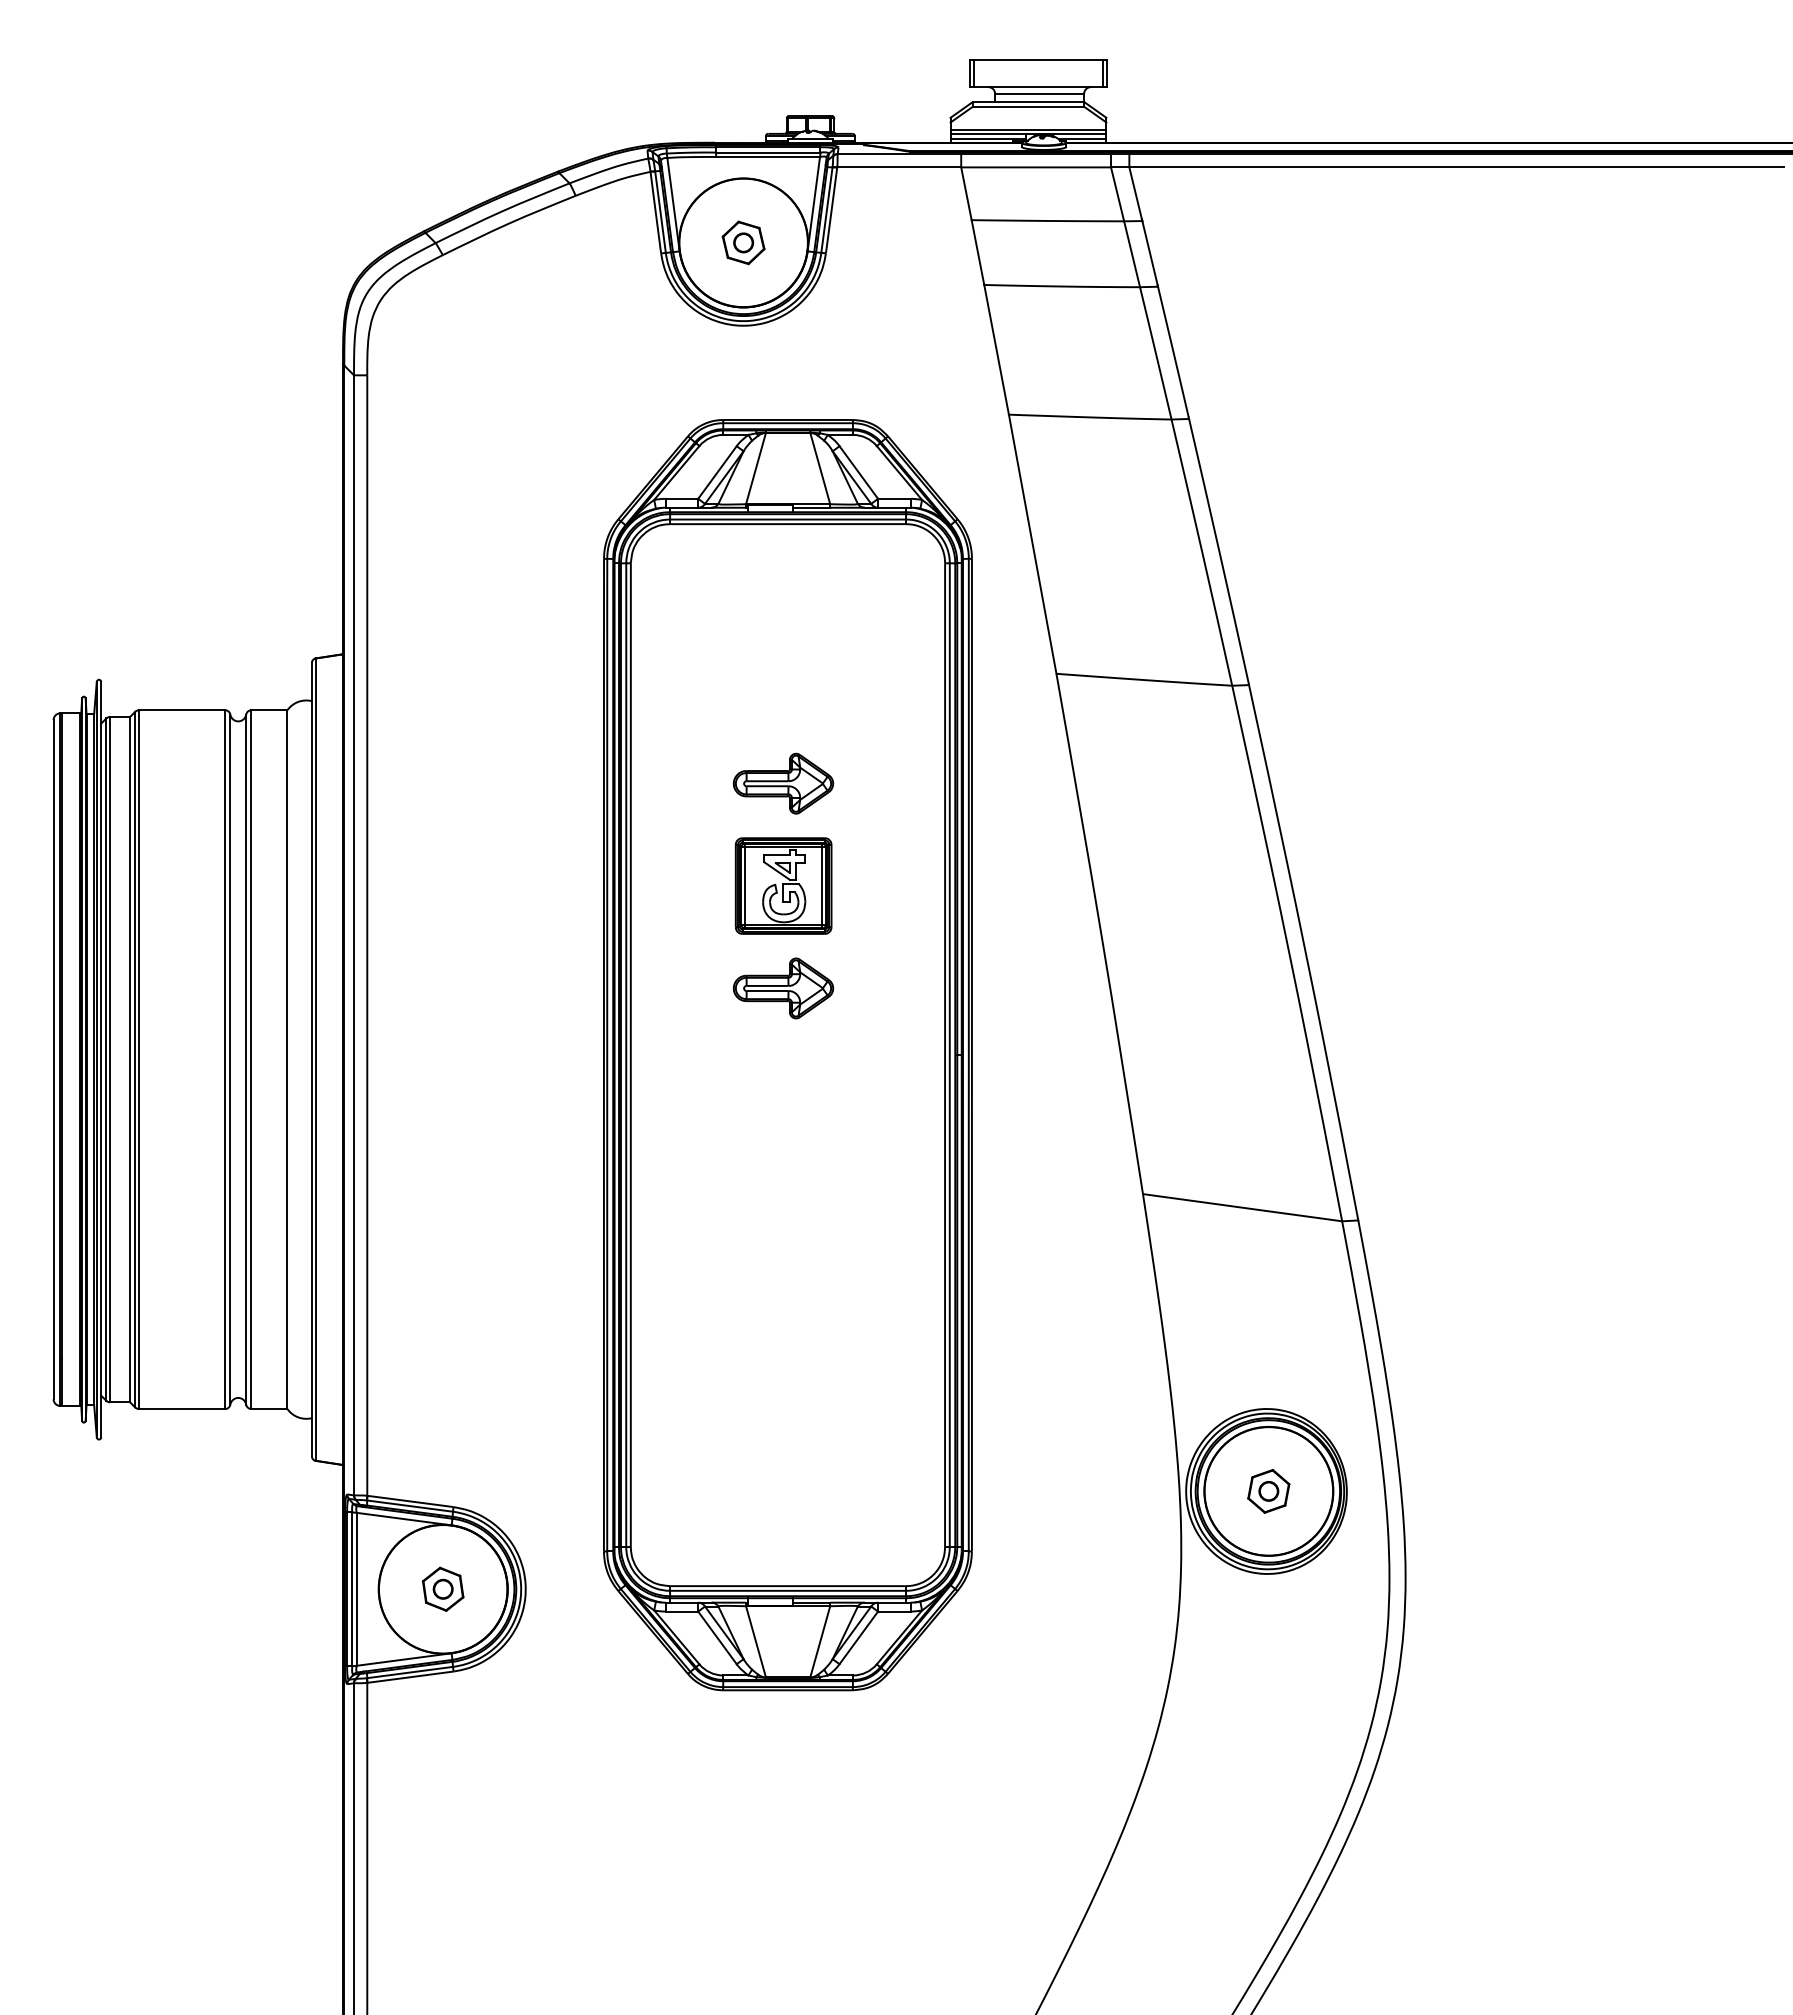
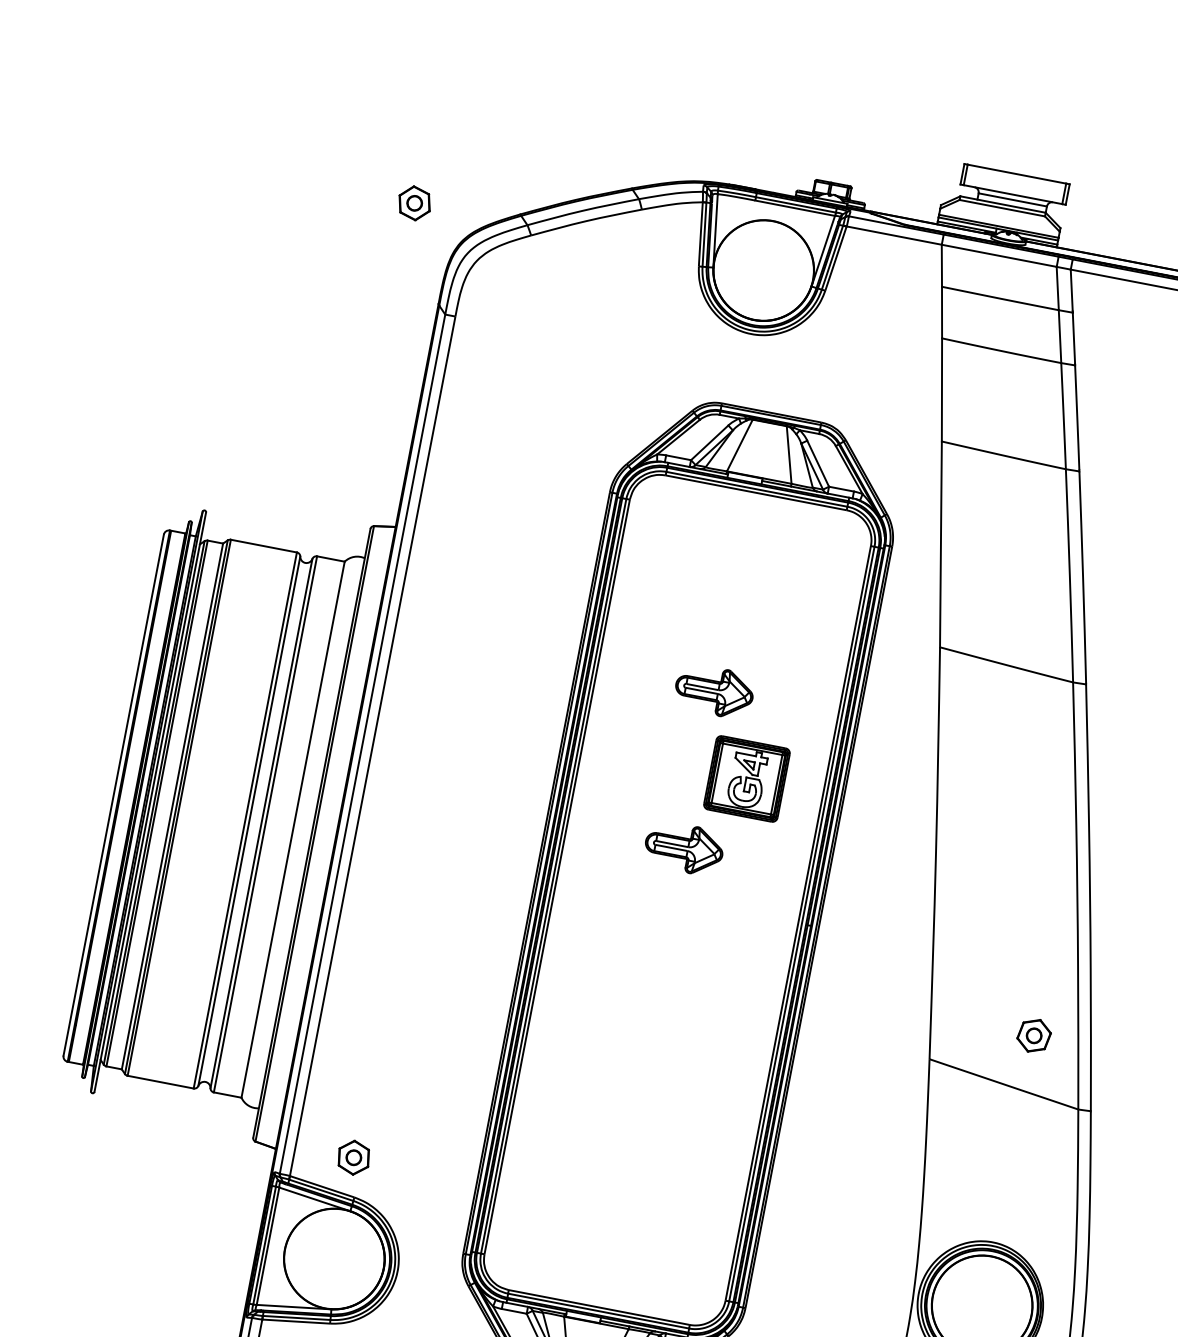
part: (743, 242) -> (414, 203), moved
part: (783, 885) -> (746, 778), moved
part: (1268, 1491) -> (1033, 1035), moved
part: (442, 1588) -> (353, 1157), moved

